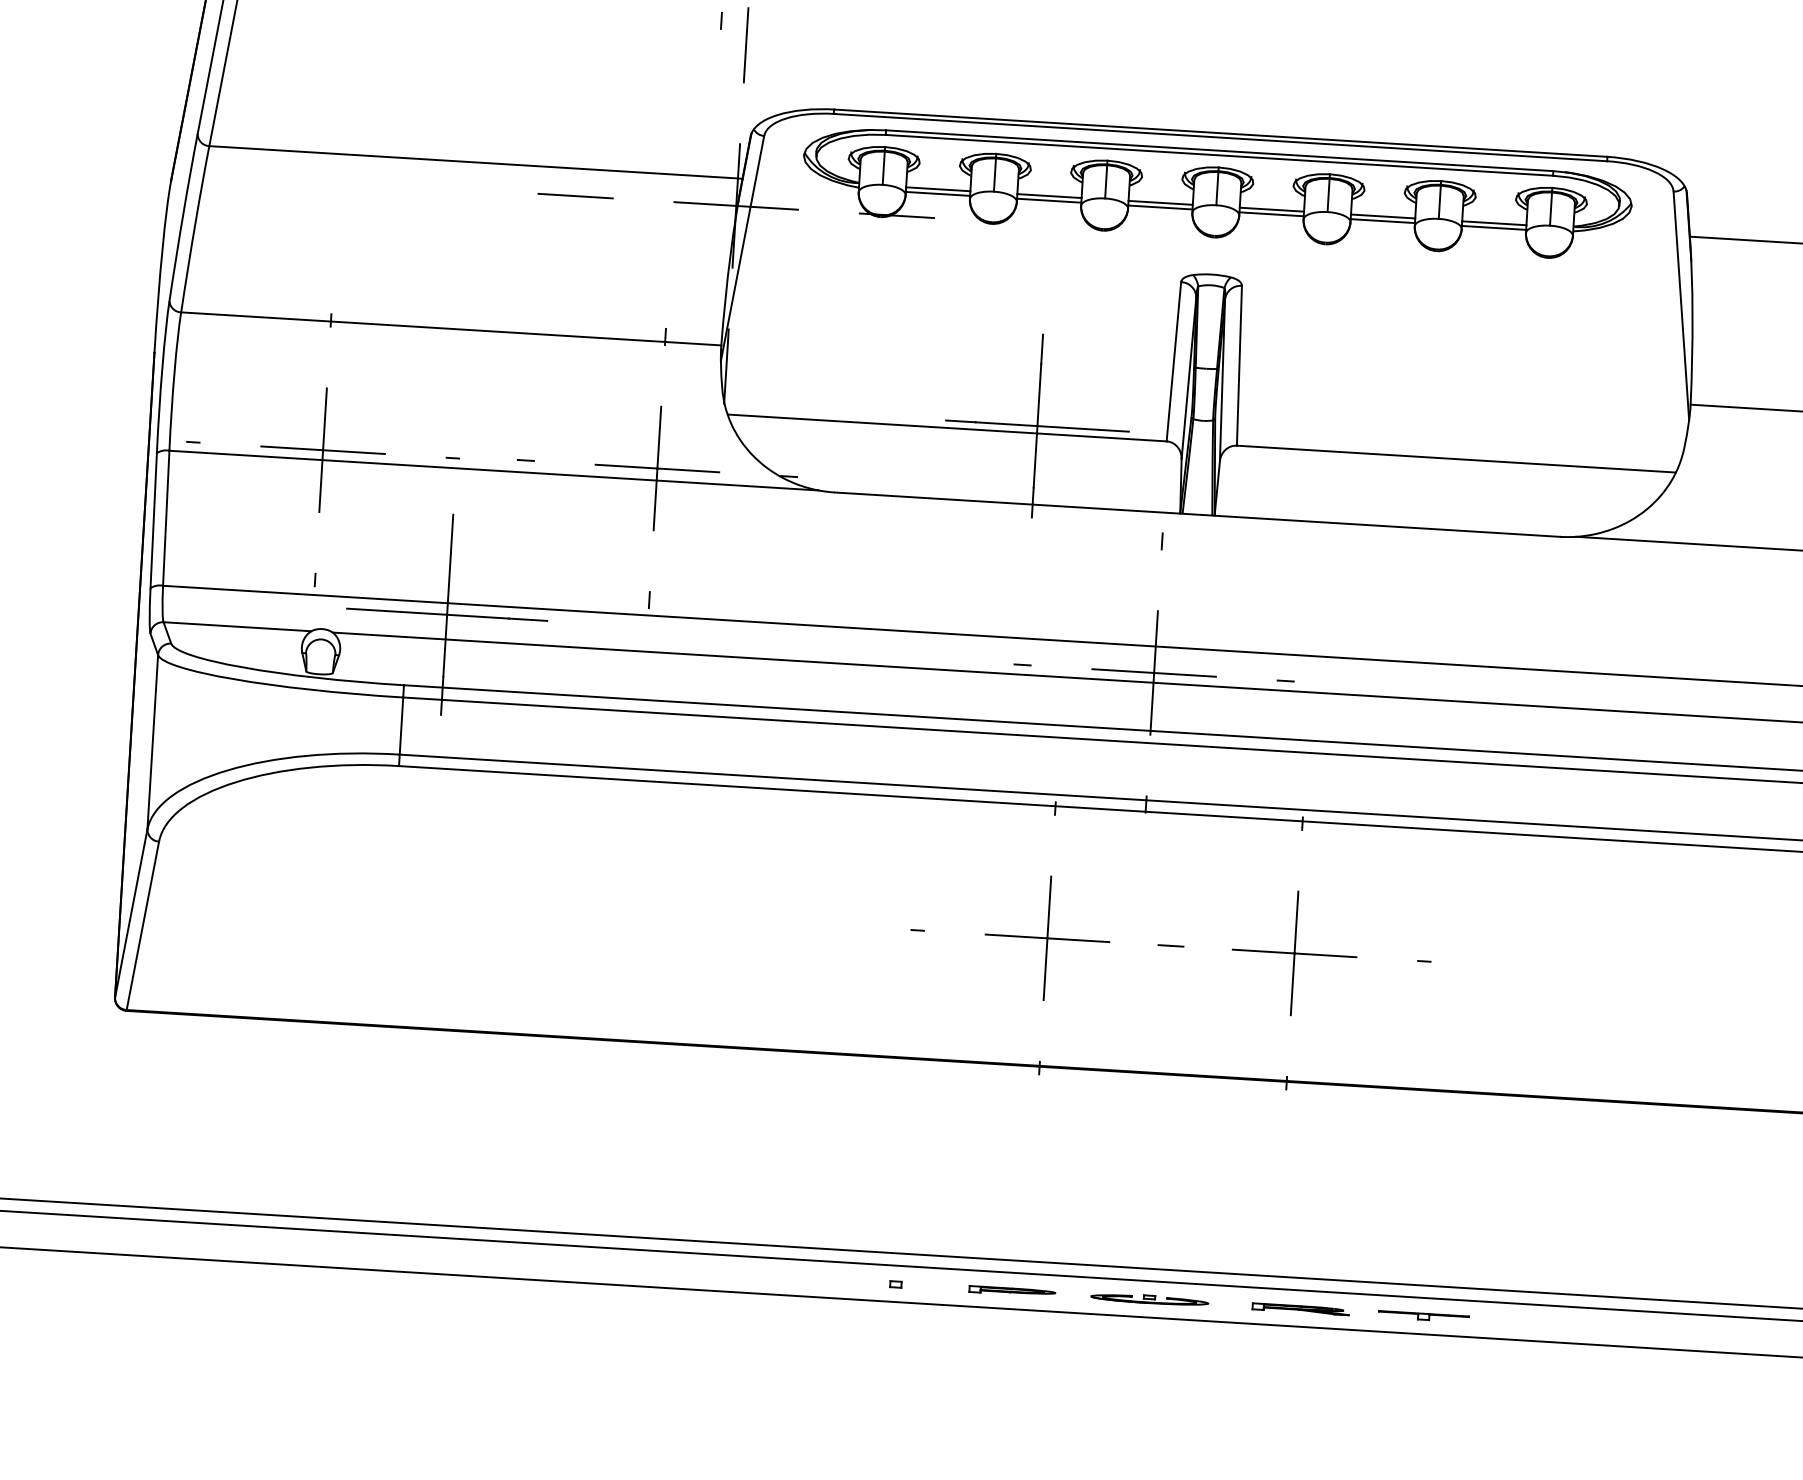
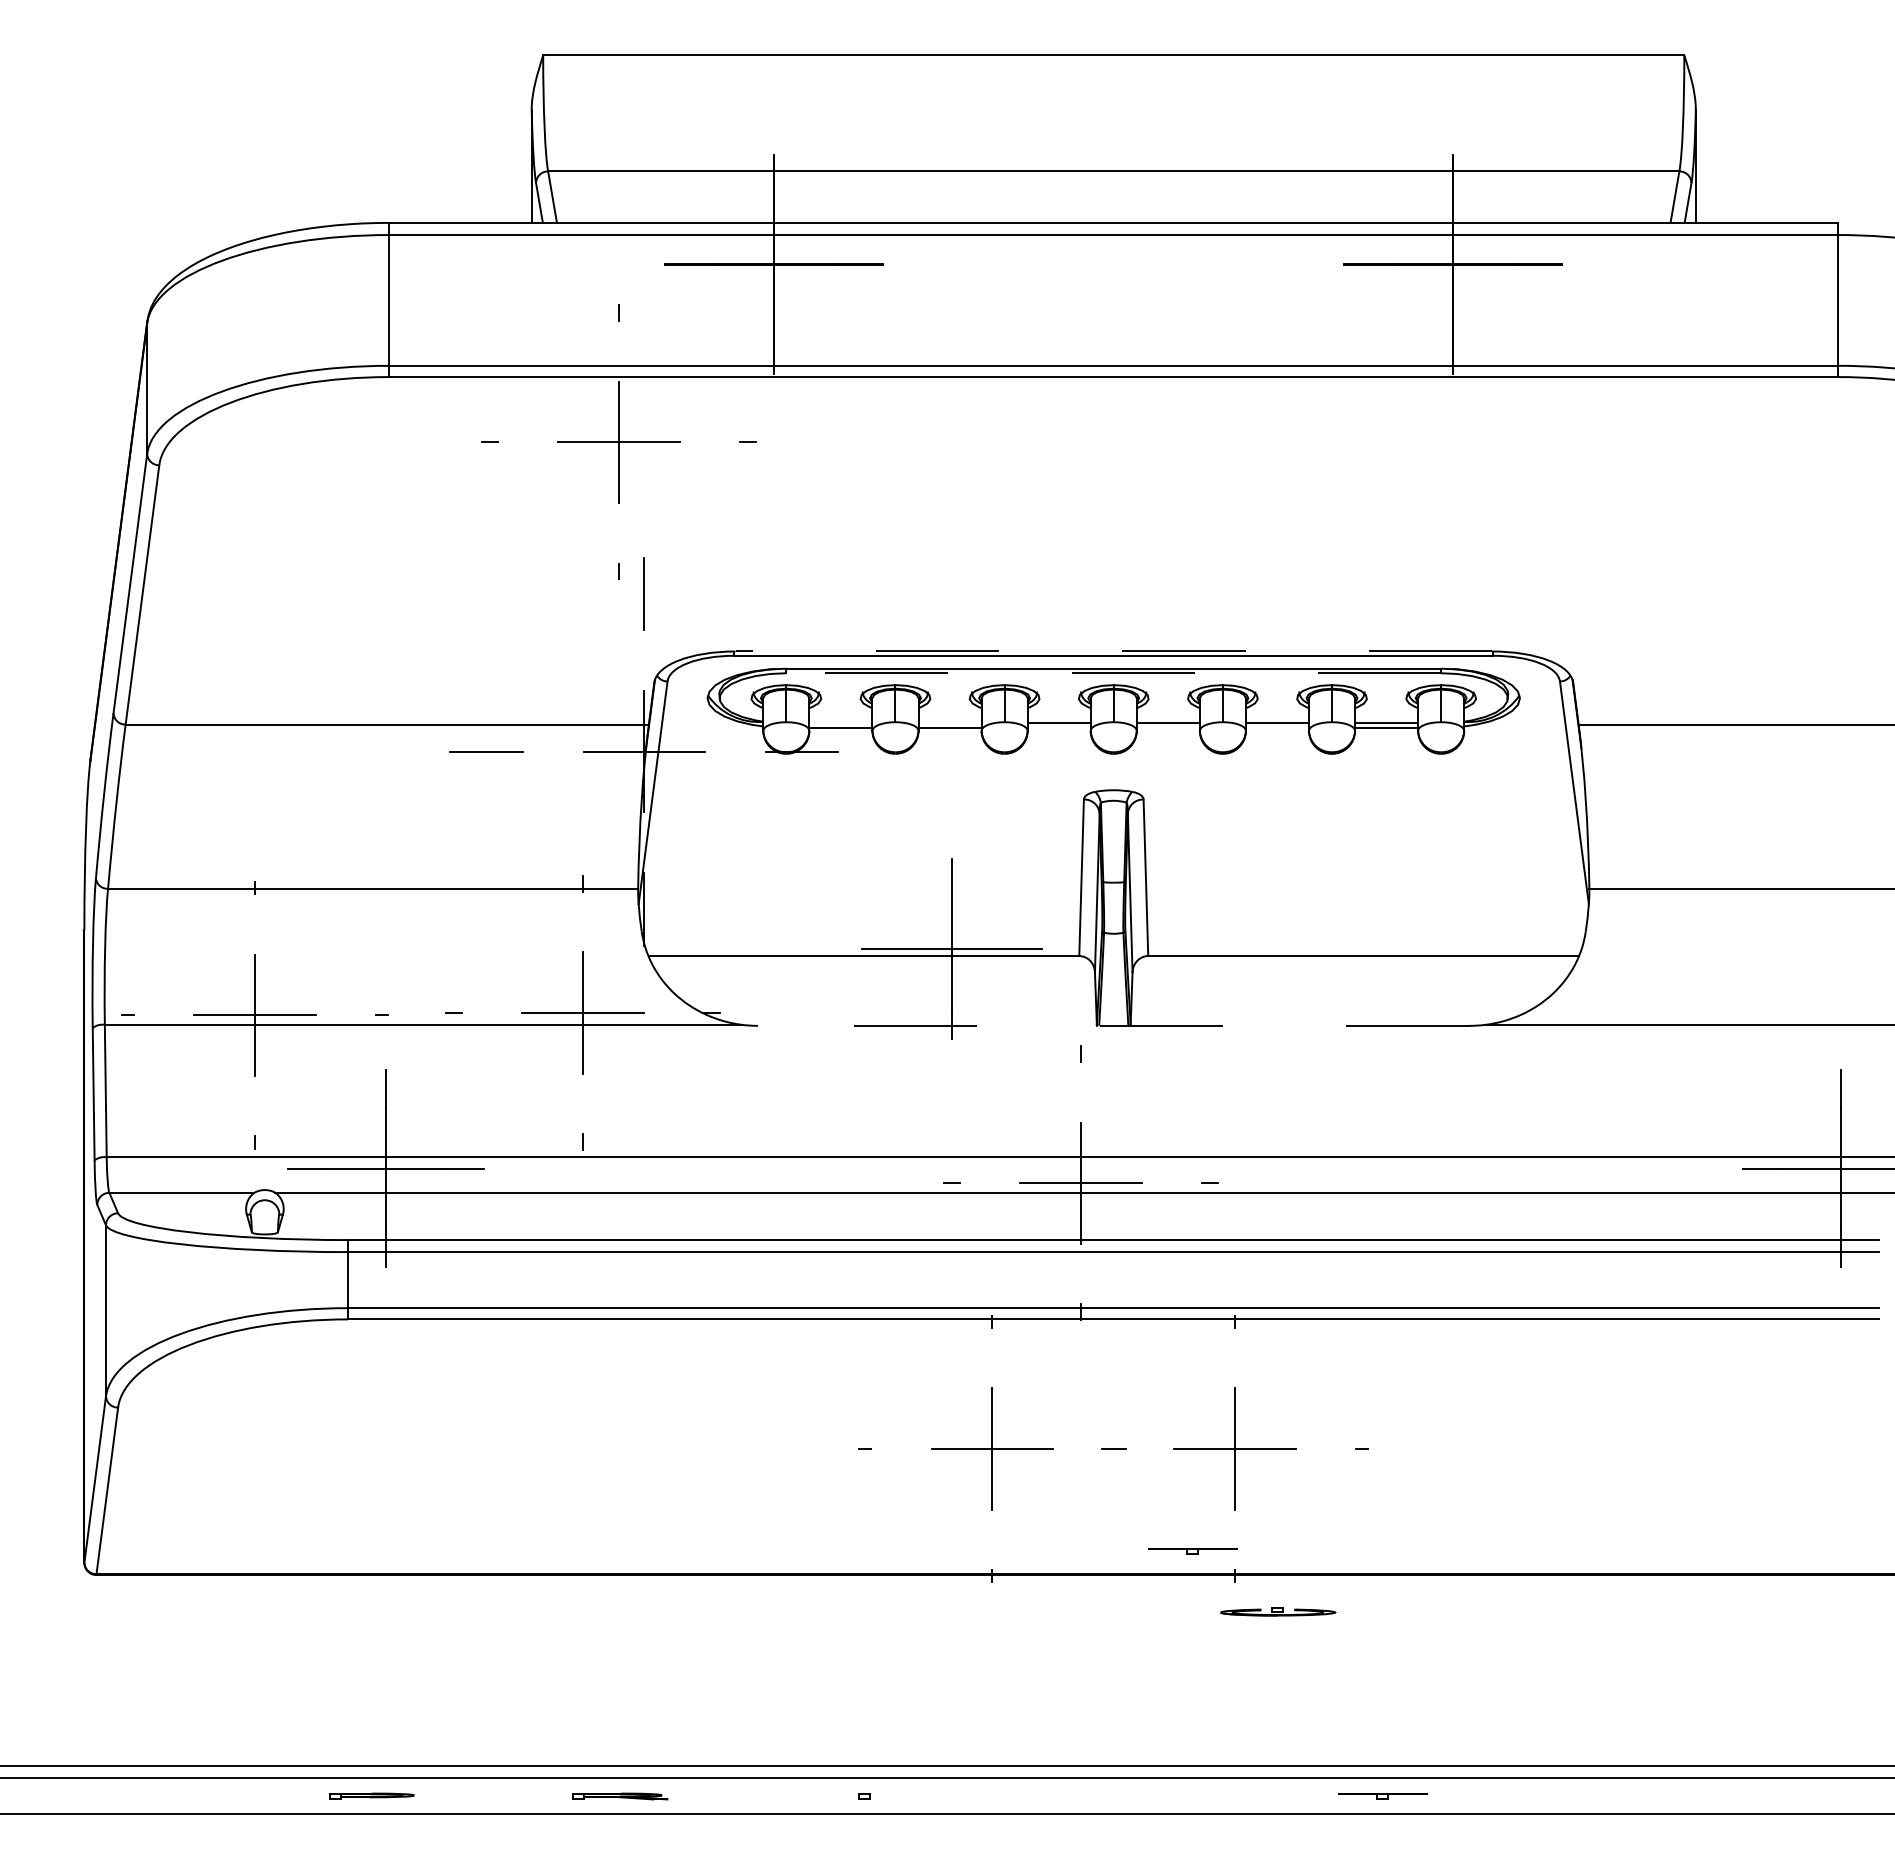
line: (1220, 133) -> (1113, 651), solid -> dashed
line: (1219, 155) -> (1113, 673), solid -> dashed
line: (937, 189) -> (840, 723), removed
line: (1048, 196) -> (949, 723), removed
line: (1159, 207) -> (1058, 727), removed
line: (1270, 213) -> (1167, 727), removed
line: (1382, 220) -> (1277, 727), removed
line: (1197, 514) -> (1113, 1025), solid -> dashed
part: (1244, 1055) -> (1192, 1551), added
part: (1011, 1290) -> (371, 1795), moved
part: (1150, 1298) -> (1278, 1611), moved
part: (1300, 1309) -> (620, 1796), moved

